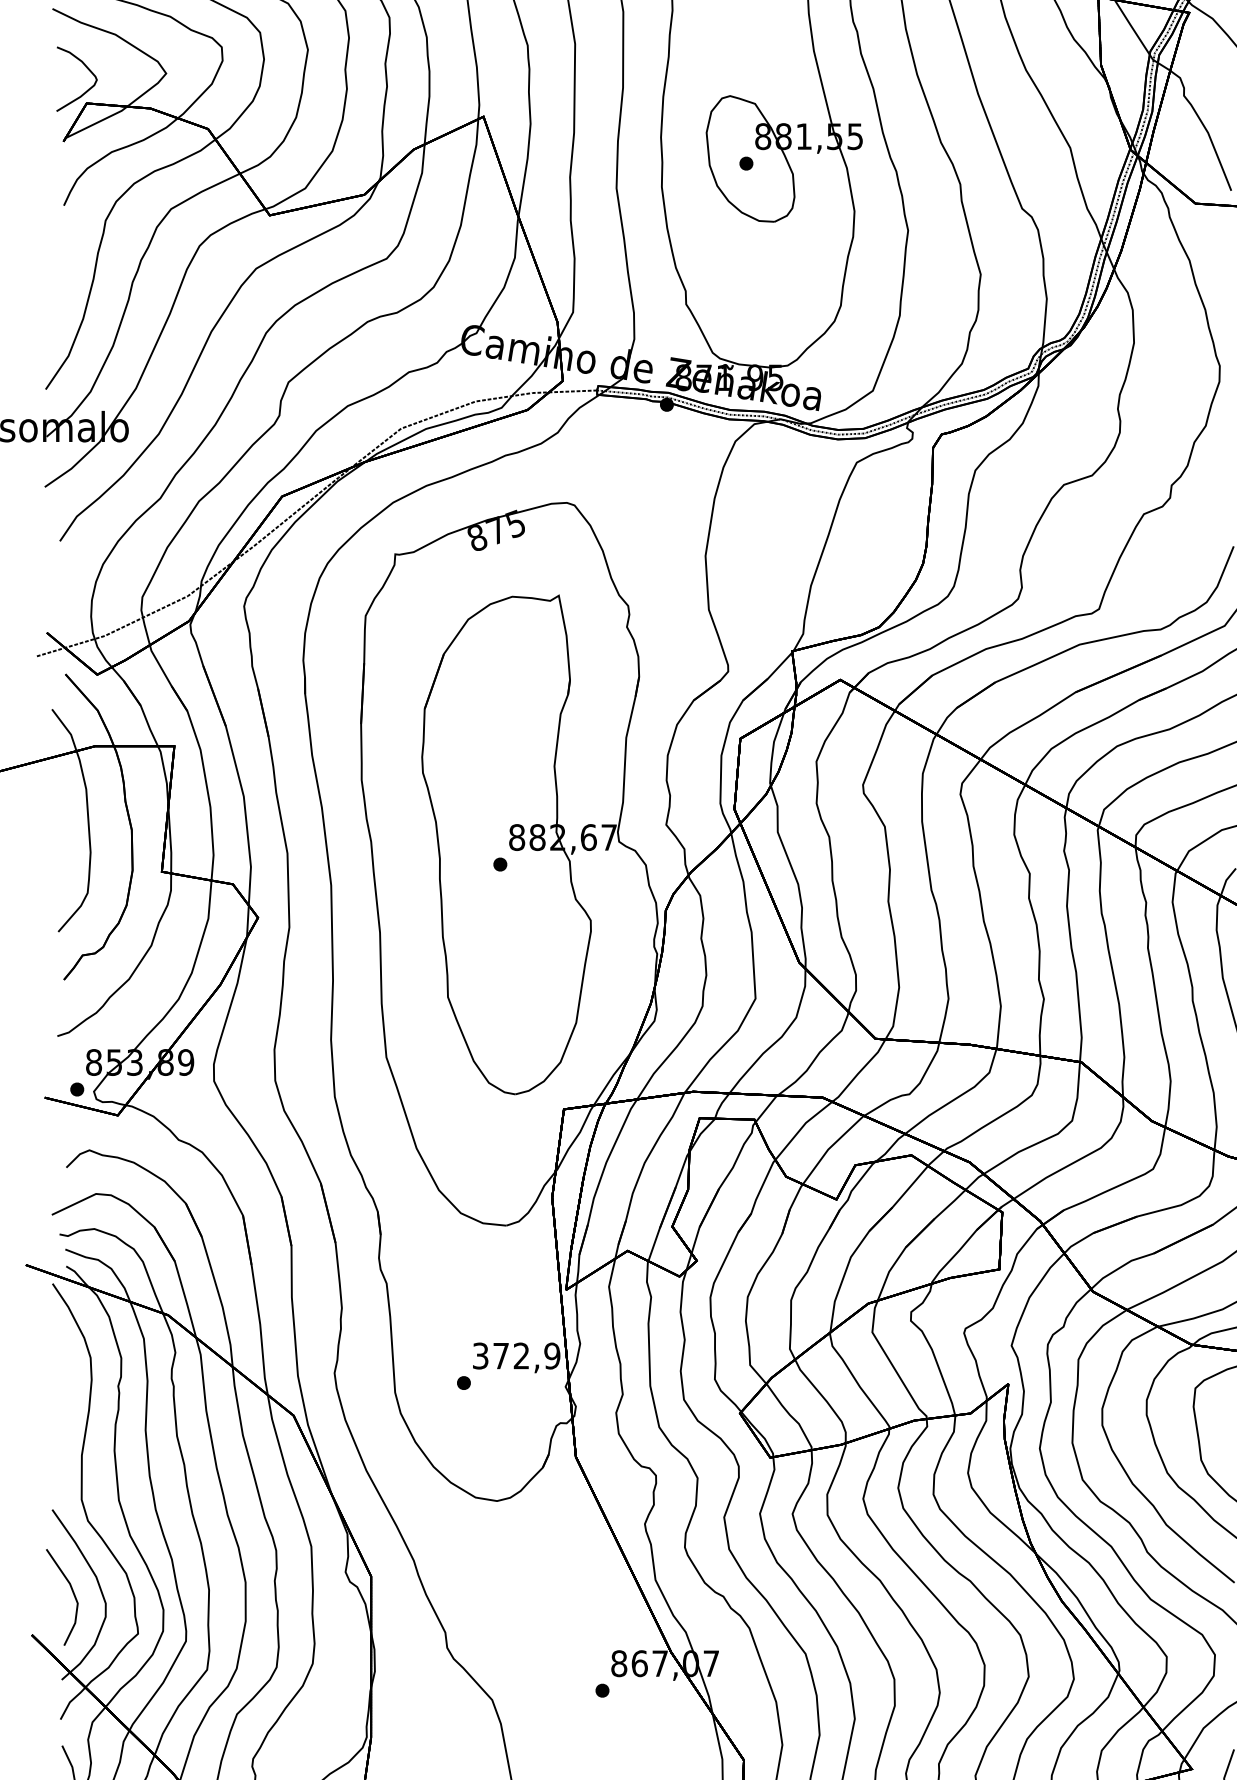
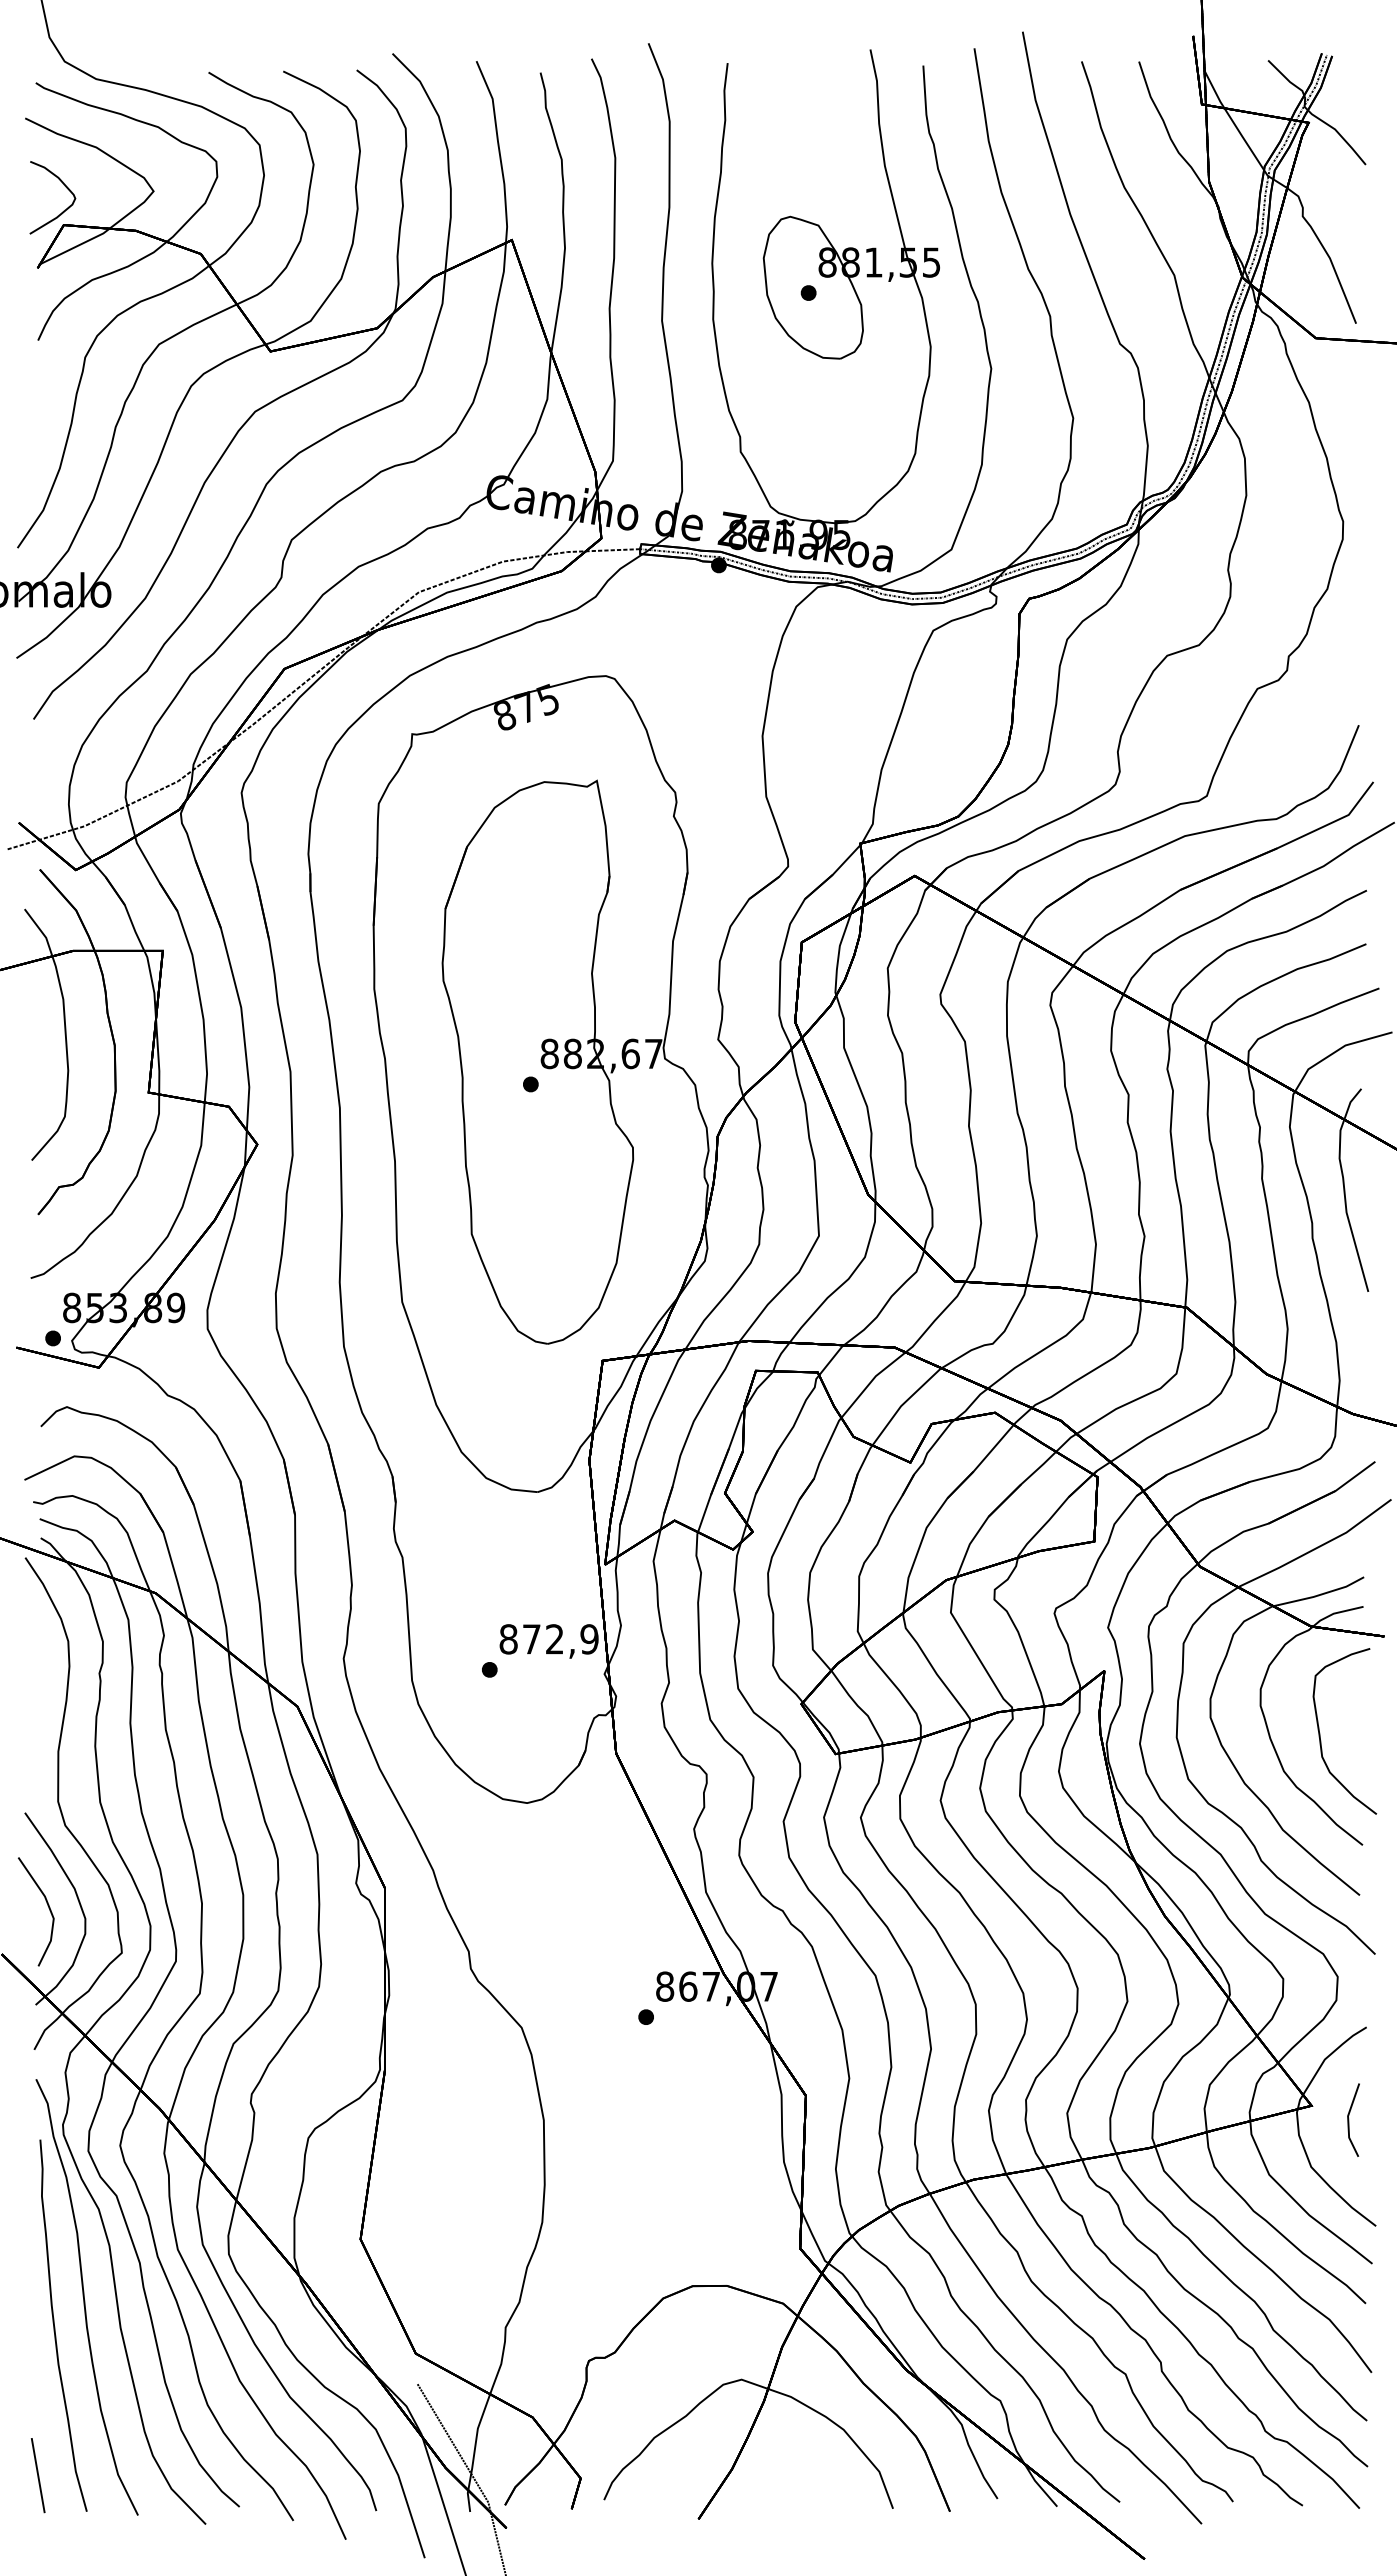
text: (480, 1356) -> (508, 1639), 372,9 -> 872,9

